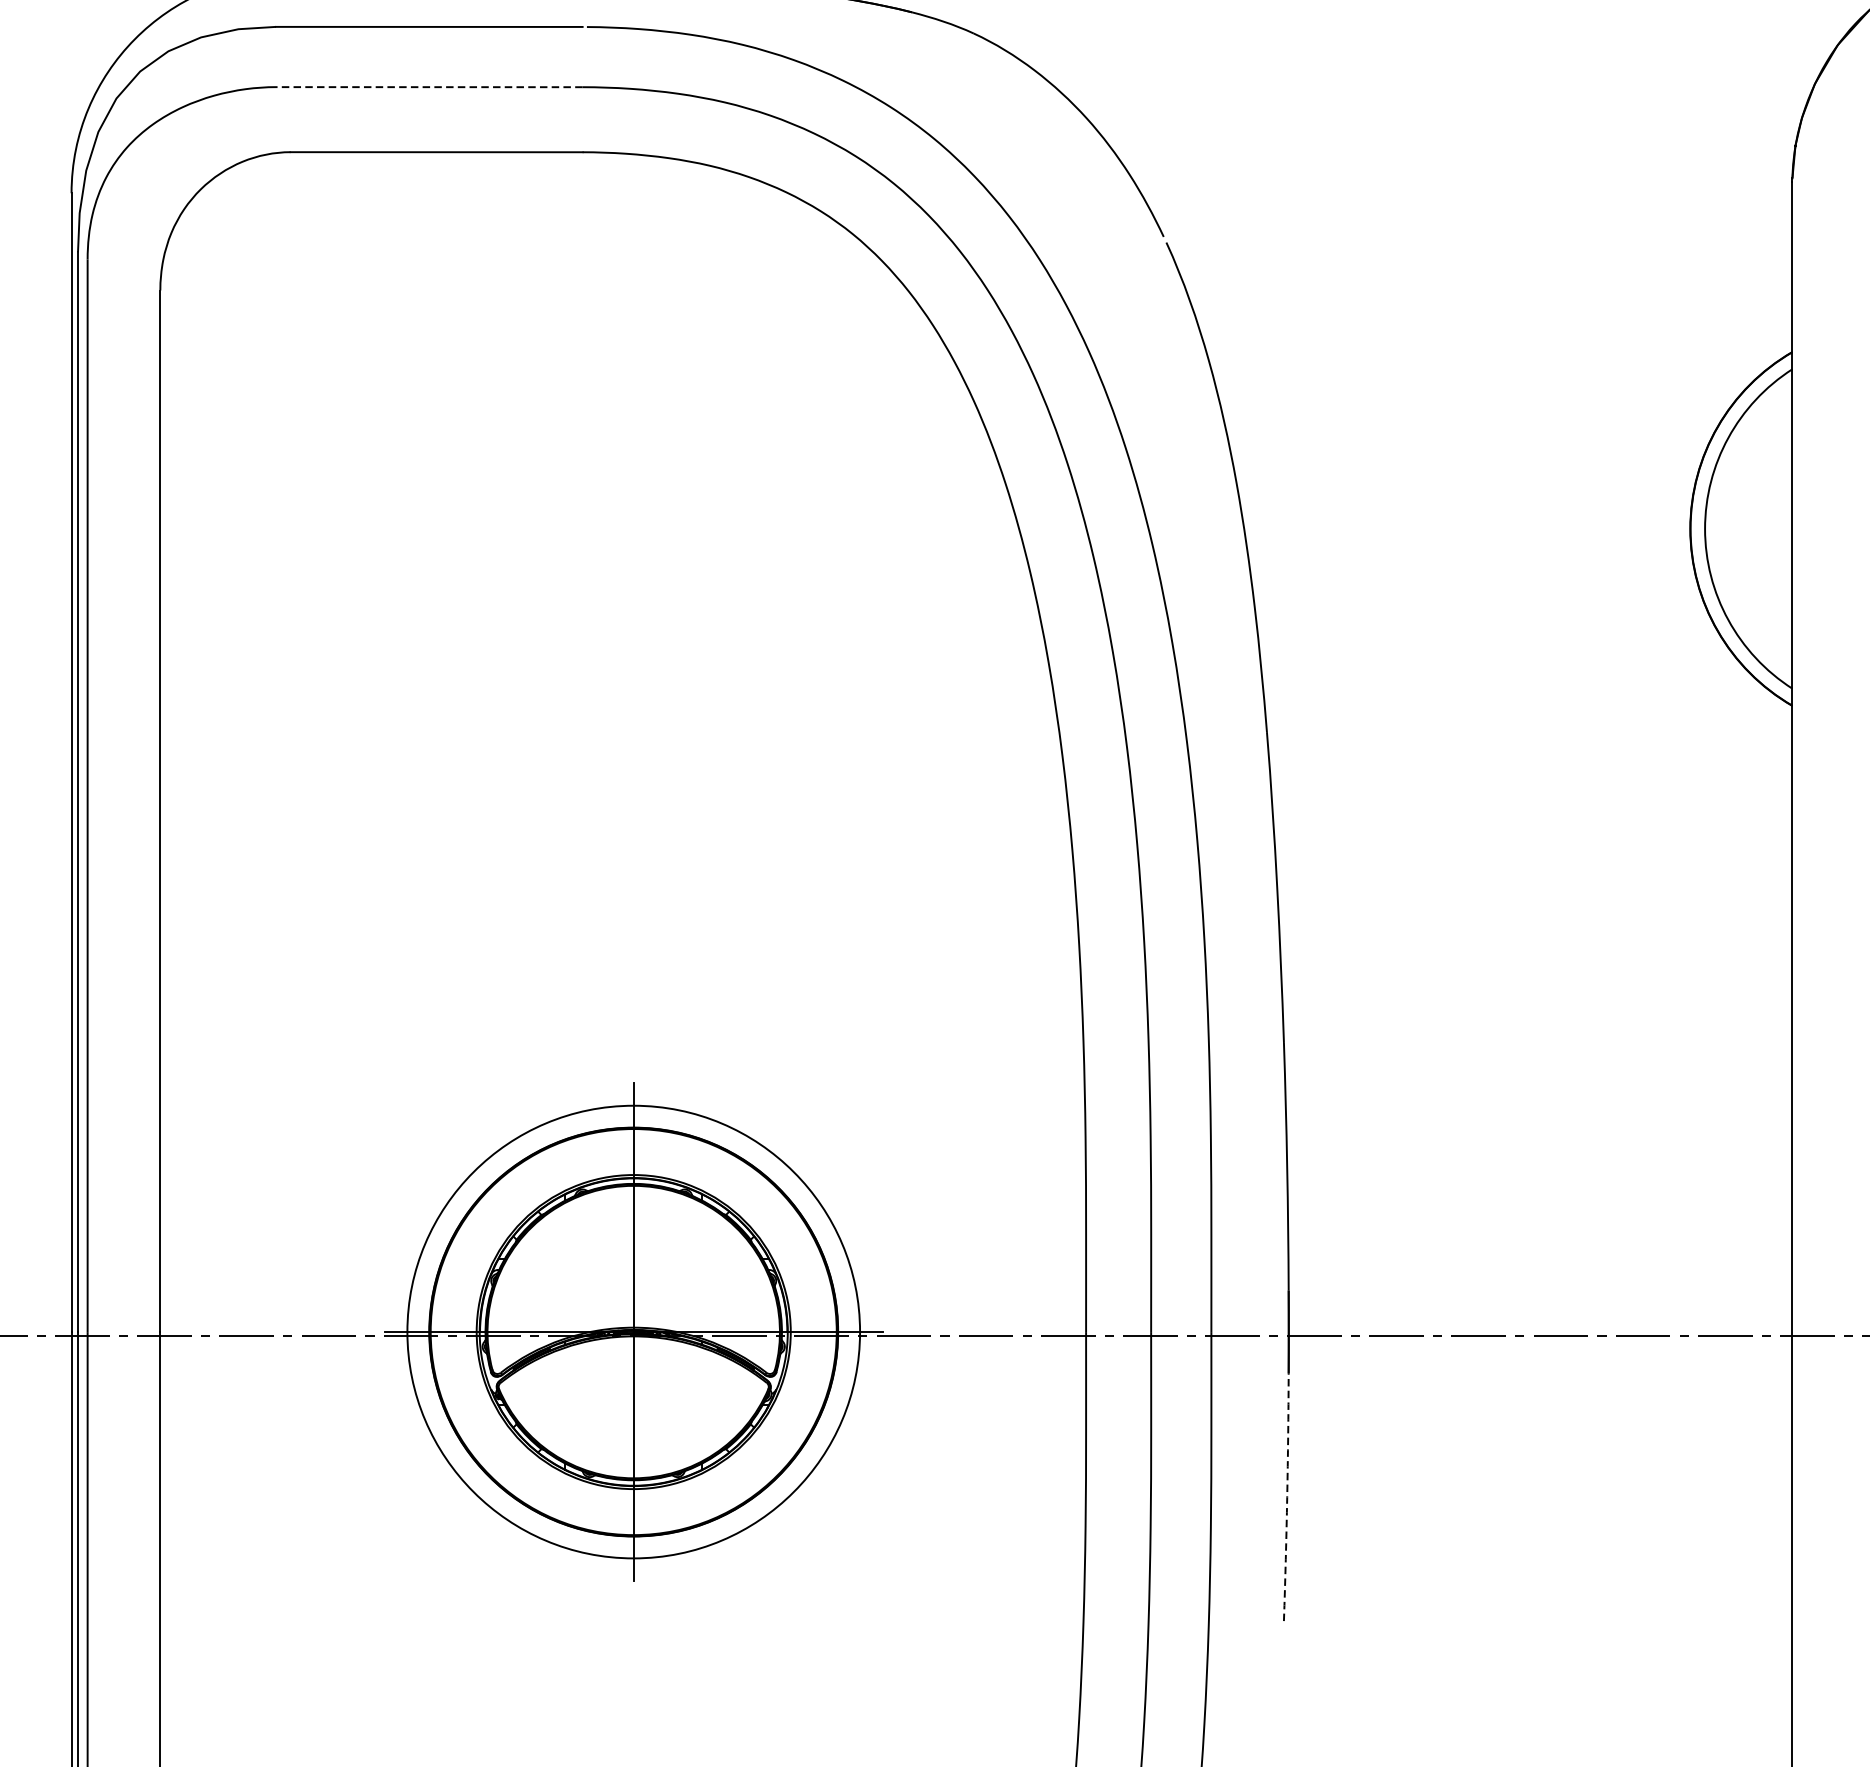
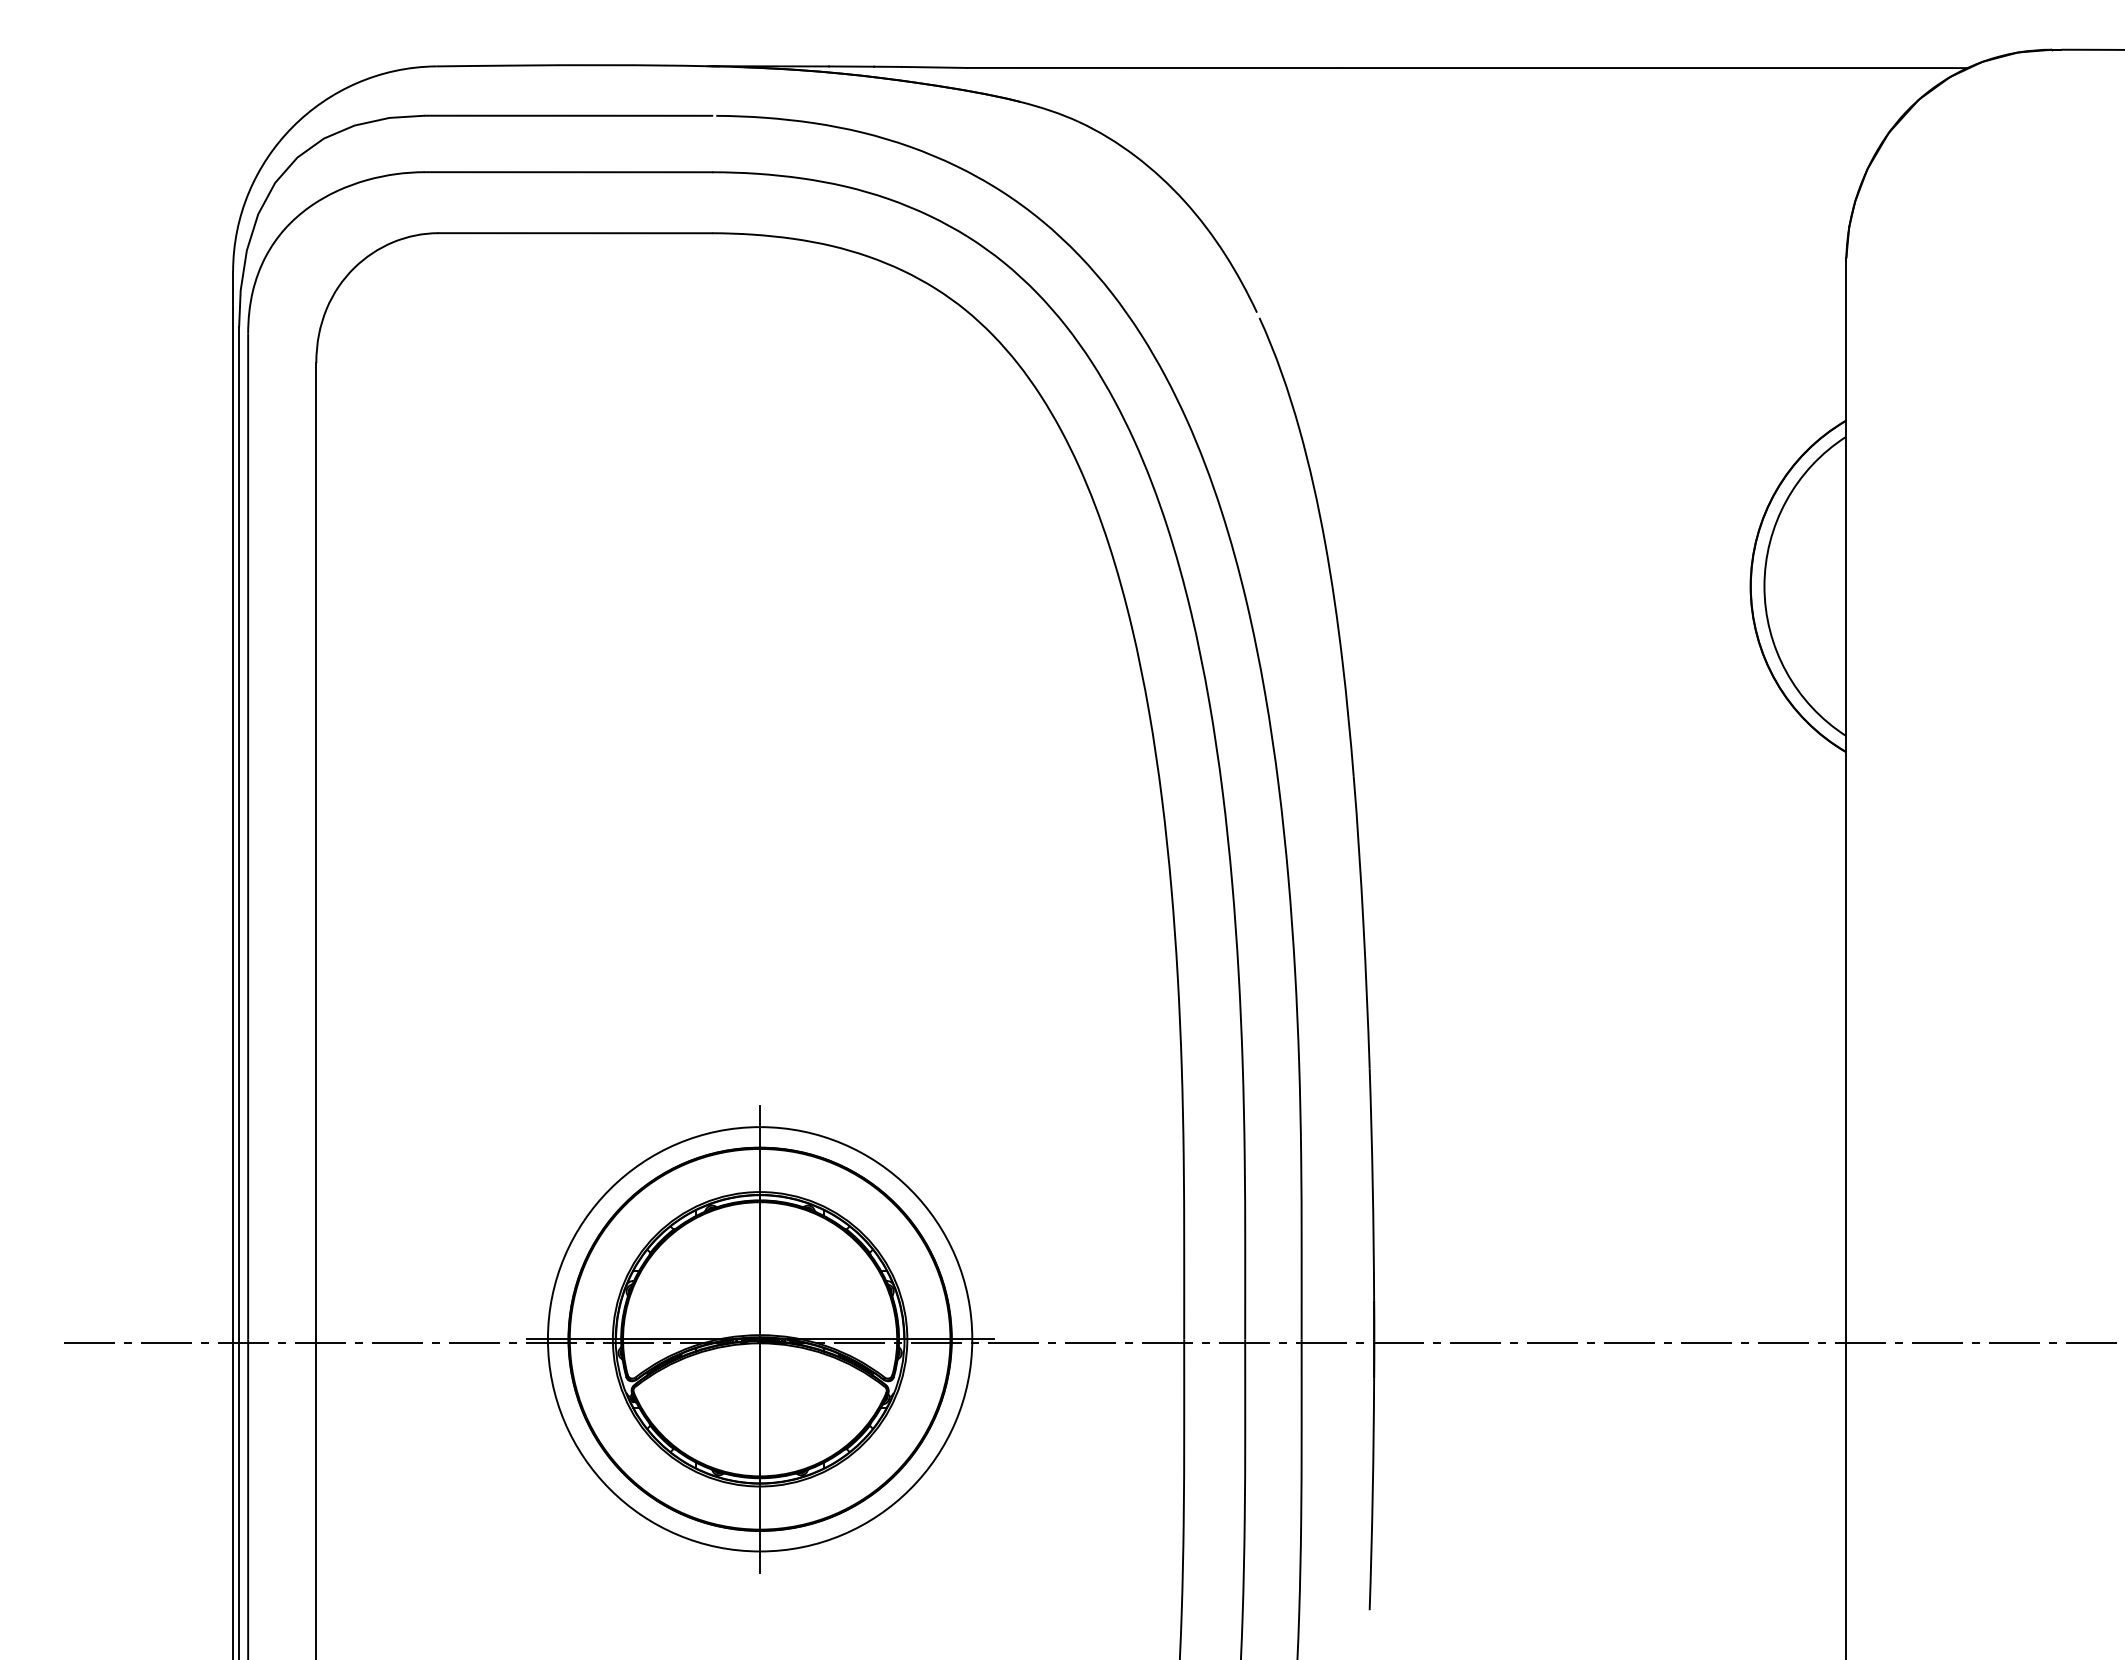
line: (429, 87) -> (568, 172), dashed -> solid
arc: (1286, 1497) -> (1372, 1494), dashed -> solid

